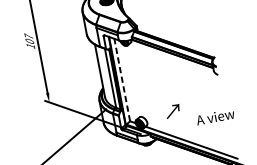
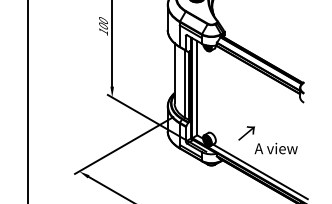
text: (28, 36) -> (103, 20), 107 -> 100
line: (122, 79) -> (197, 87), dashed -> solid
text: (214, 117) -> (275, 148), moved

